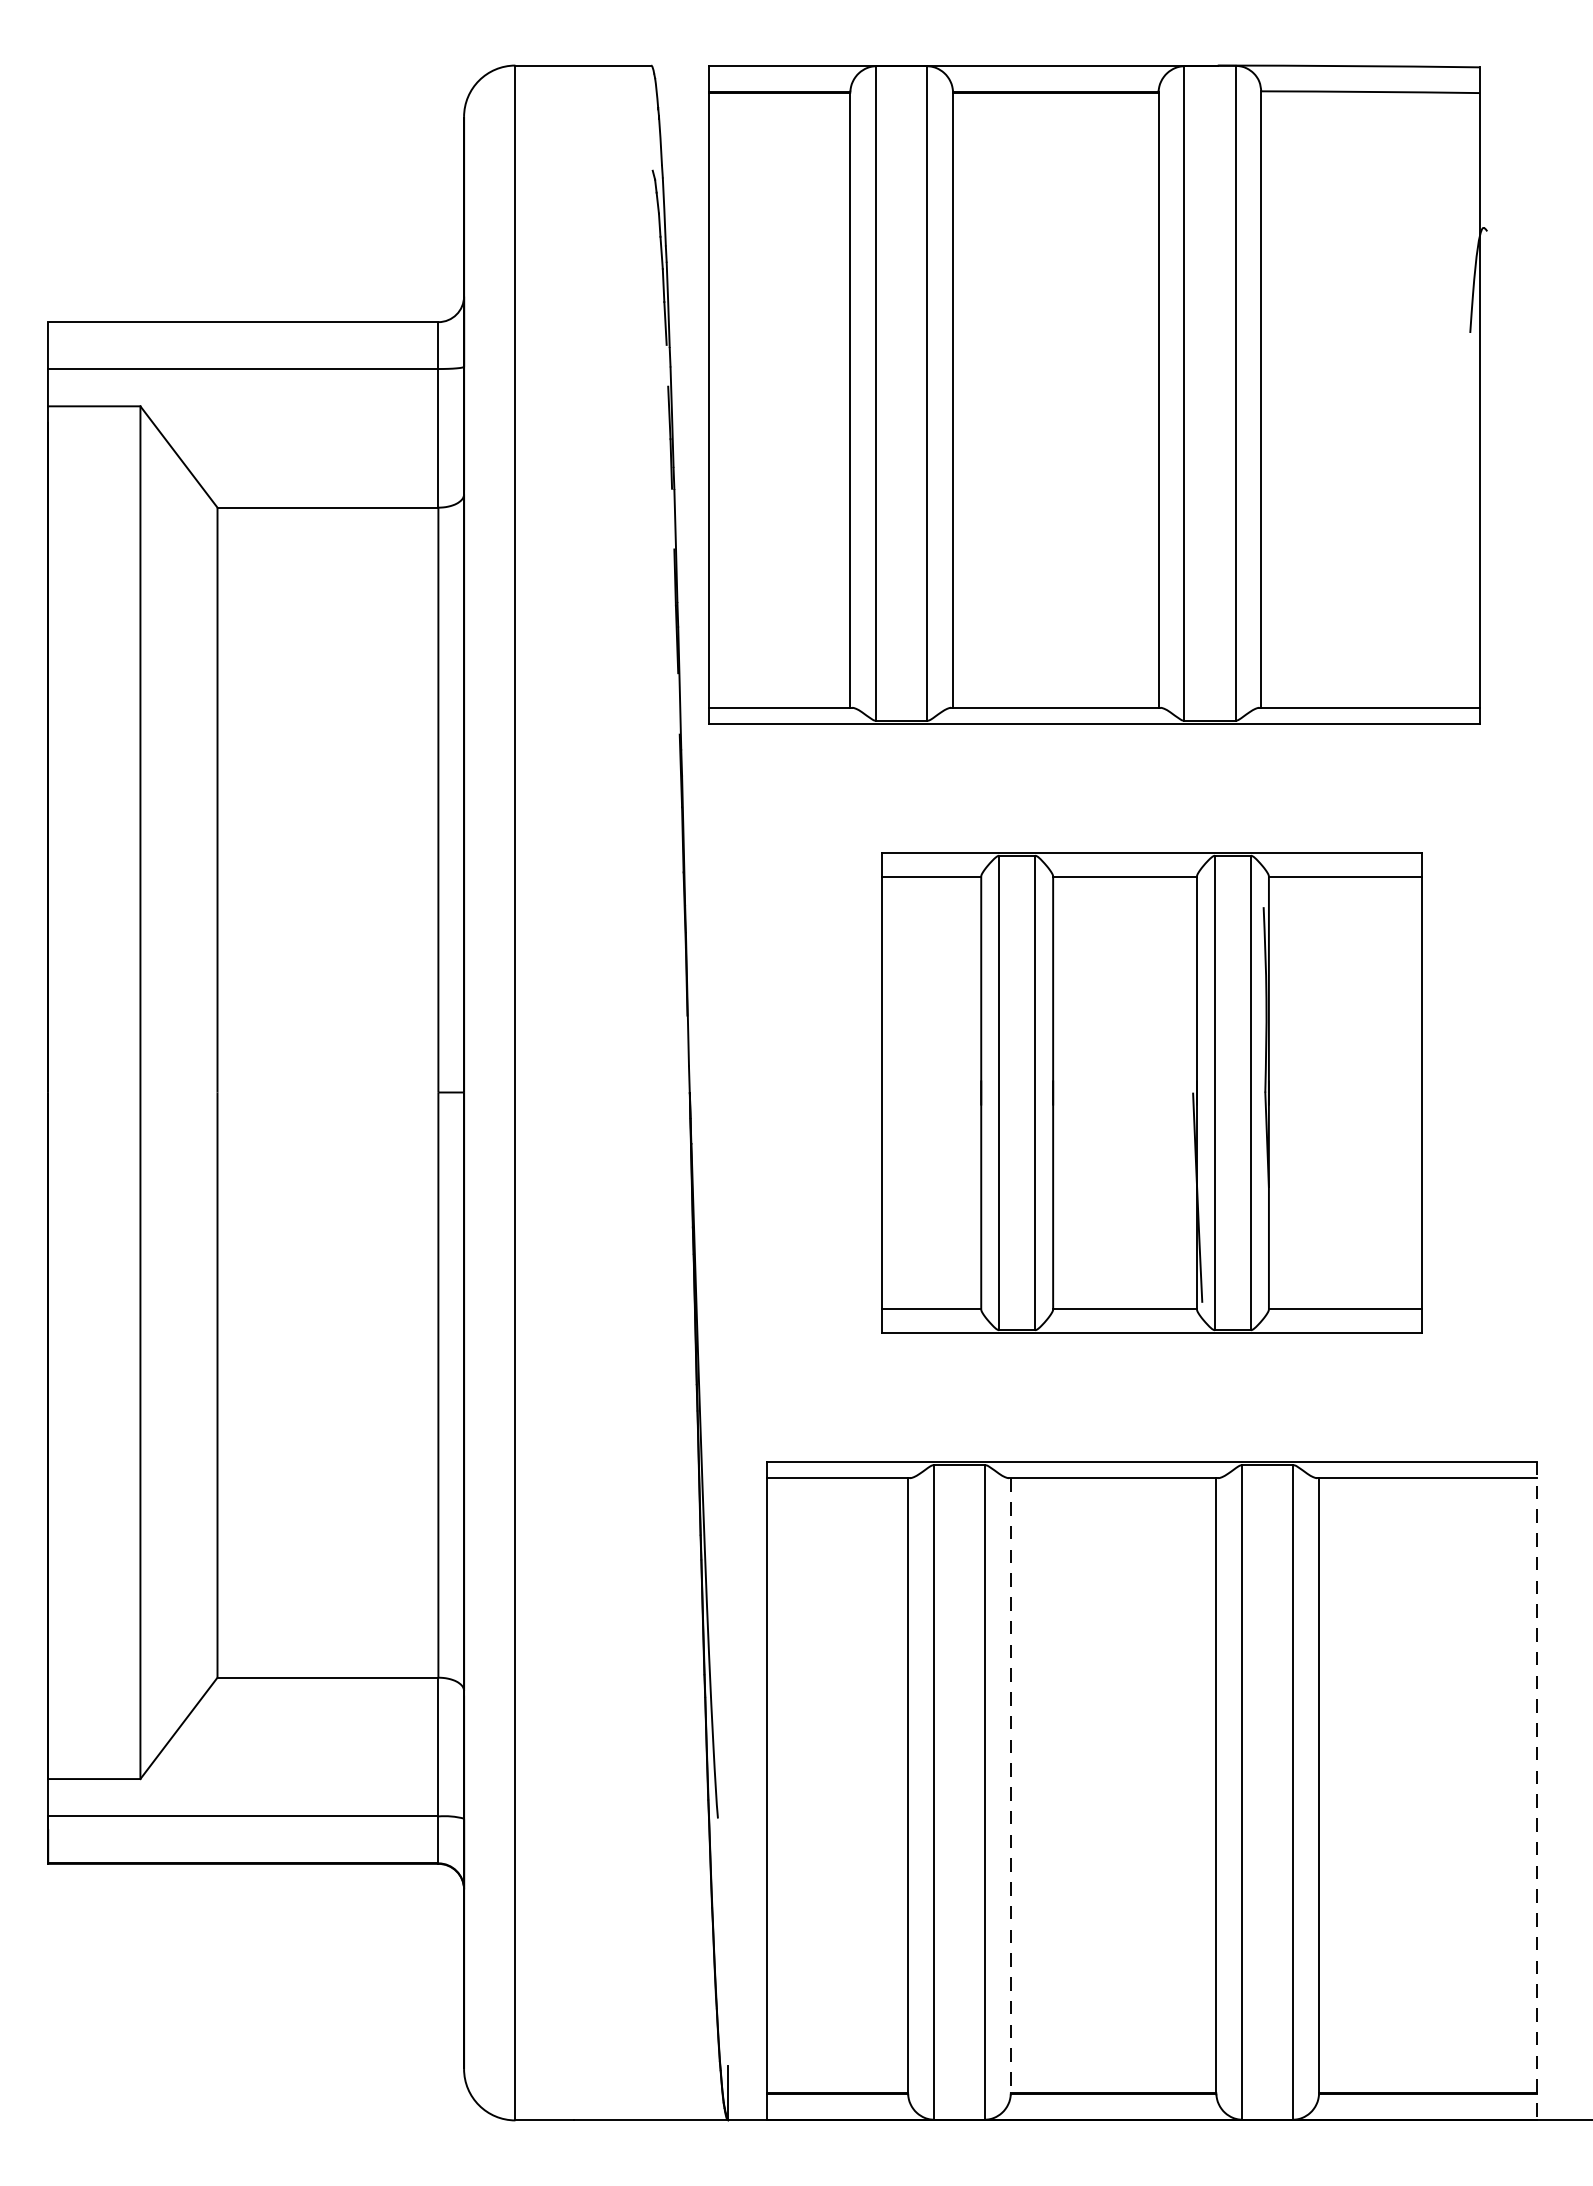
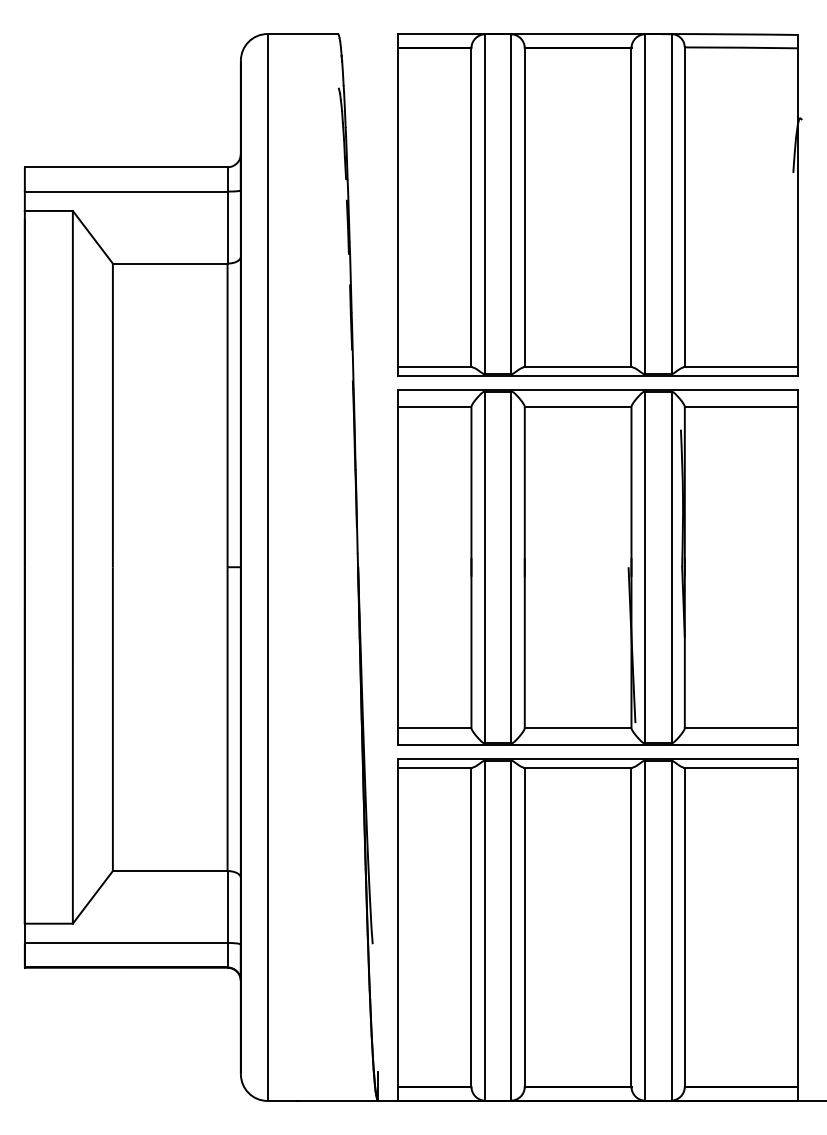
part: (1096, 393) -> (599, 204), moved
part: (1150, 1093) -> (597, 567), size x1.43
line: (1010, 1786) -> (524, 927), dashed -> solid
line: (1538, 1790) -> (798, 929), dashed -> solid

